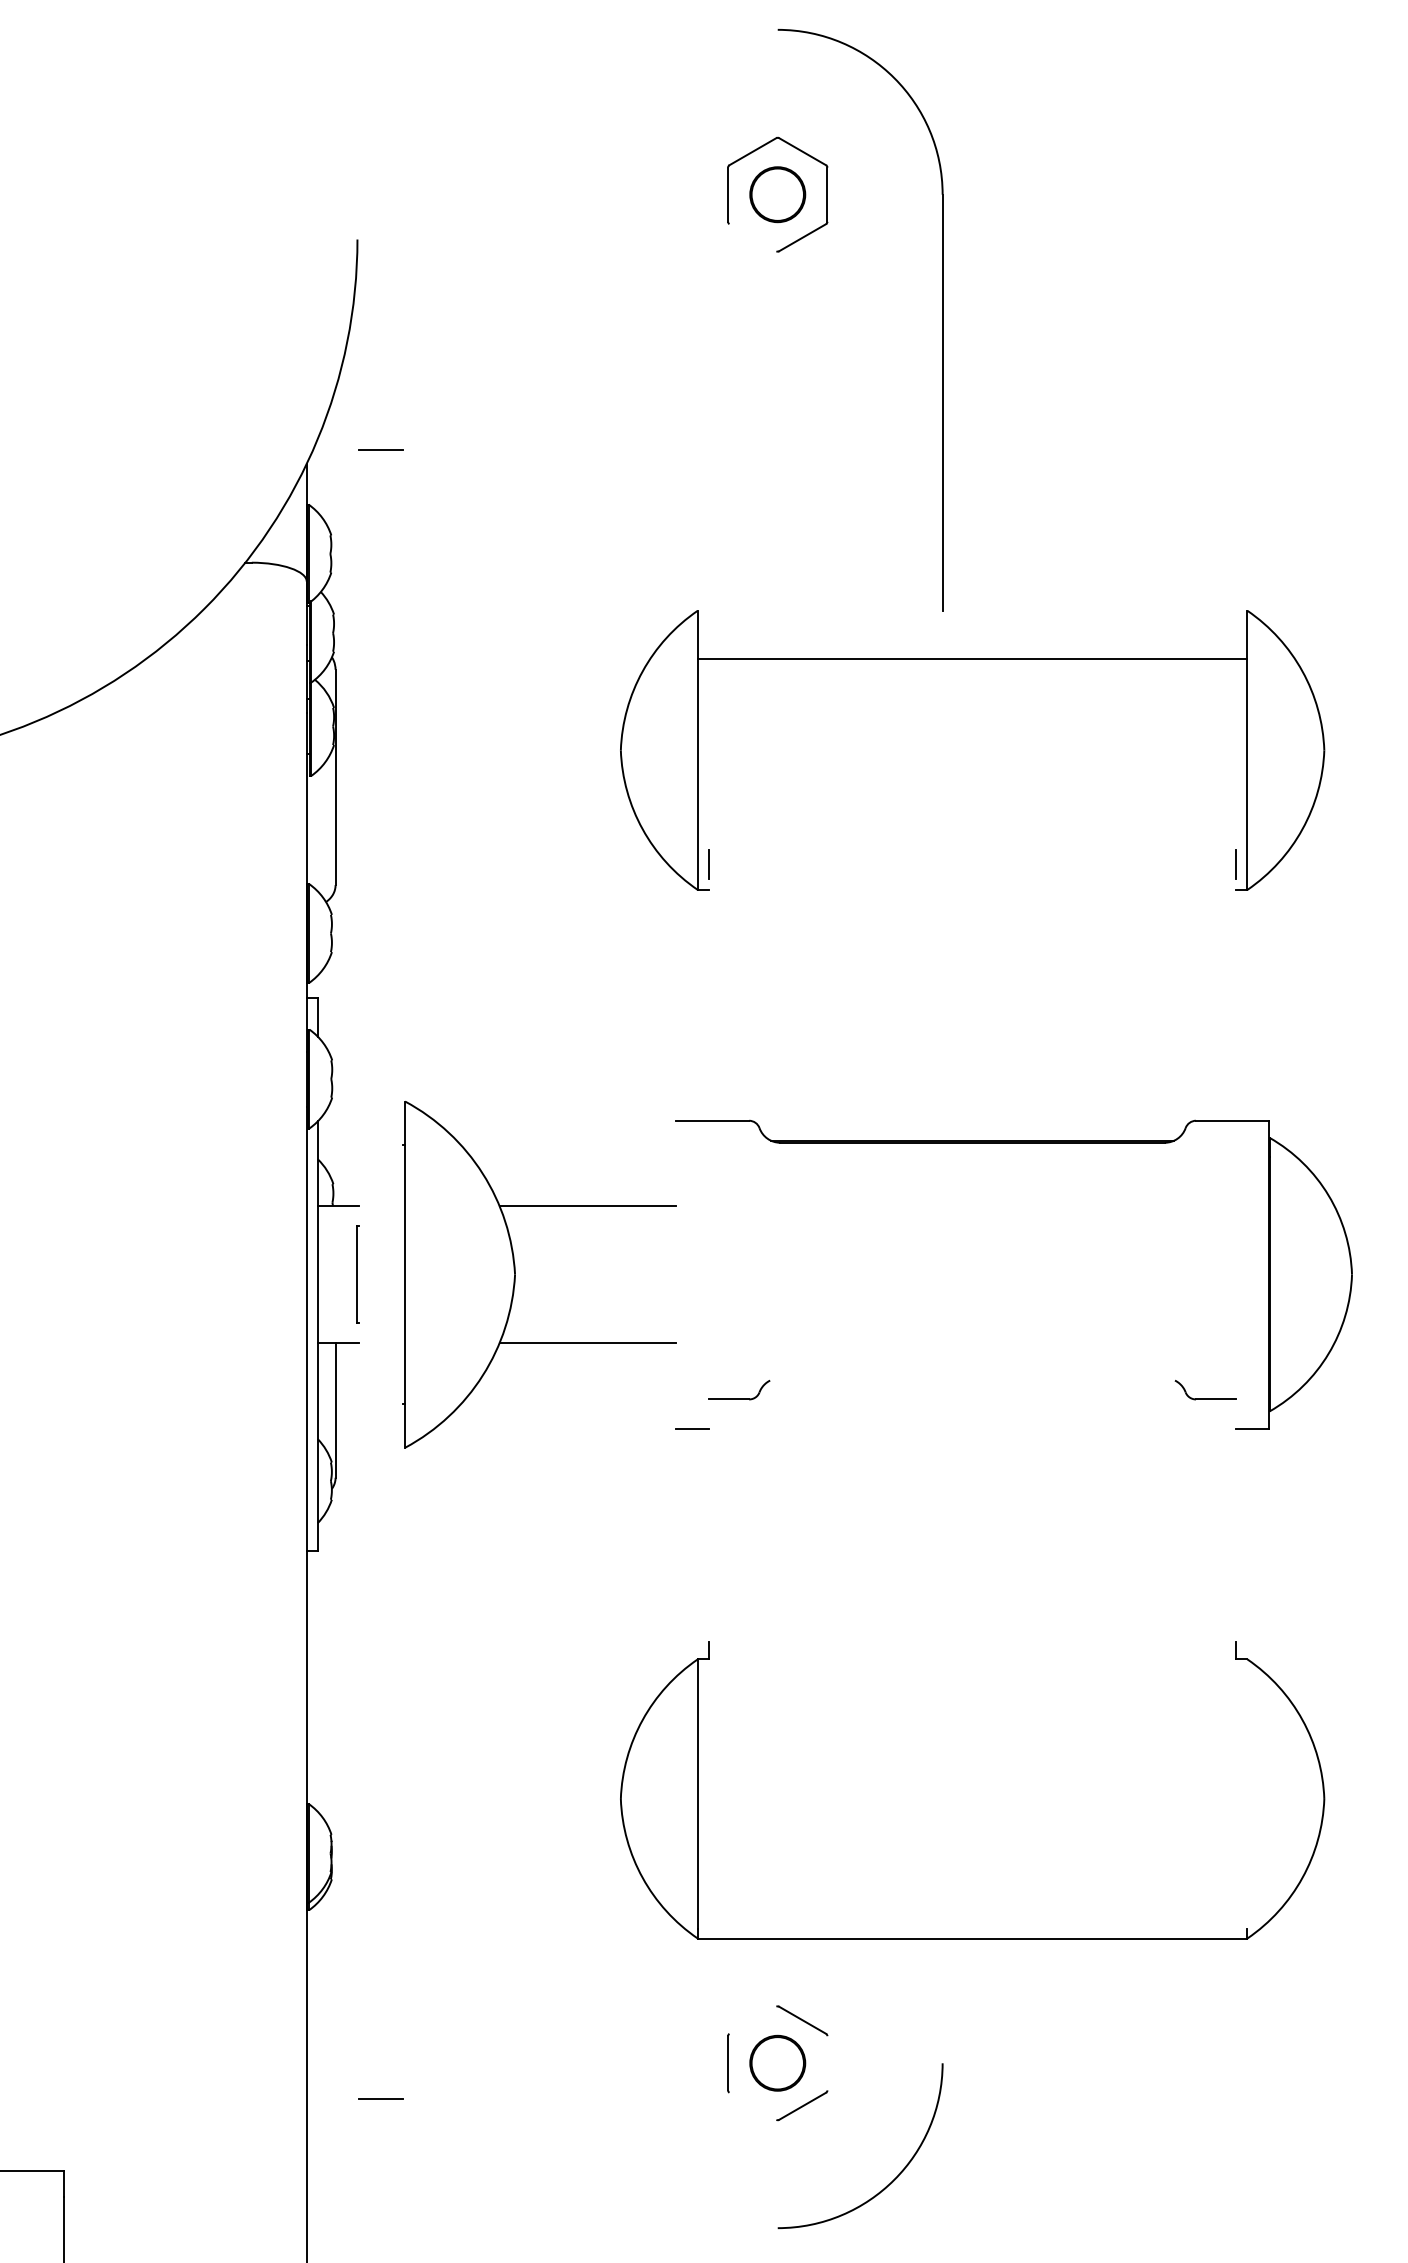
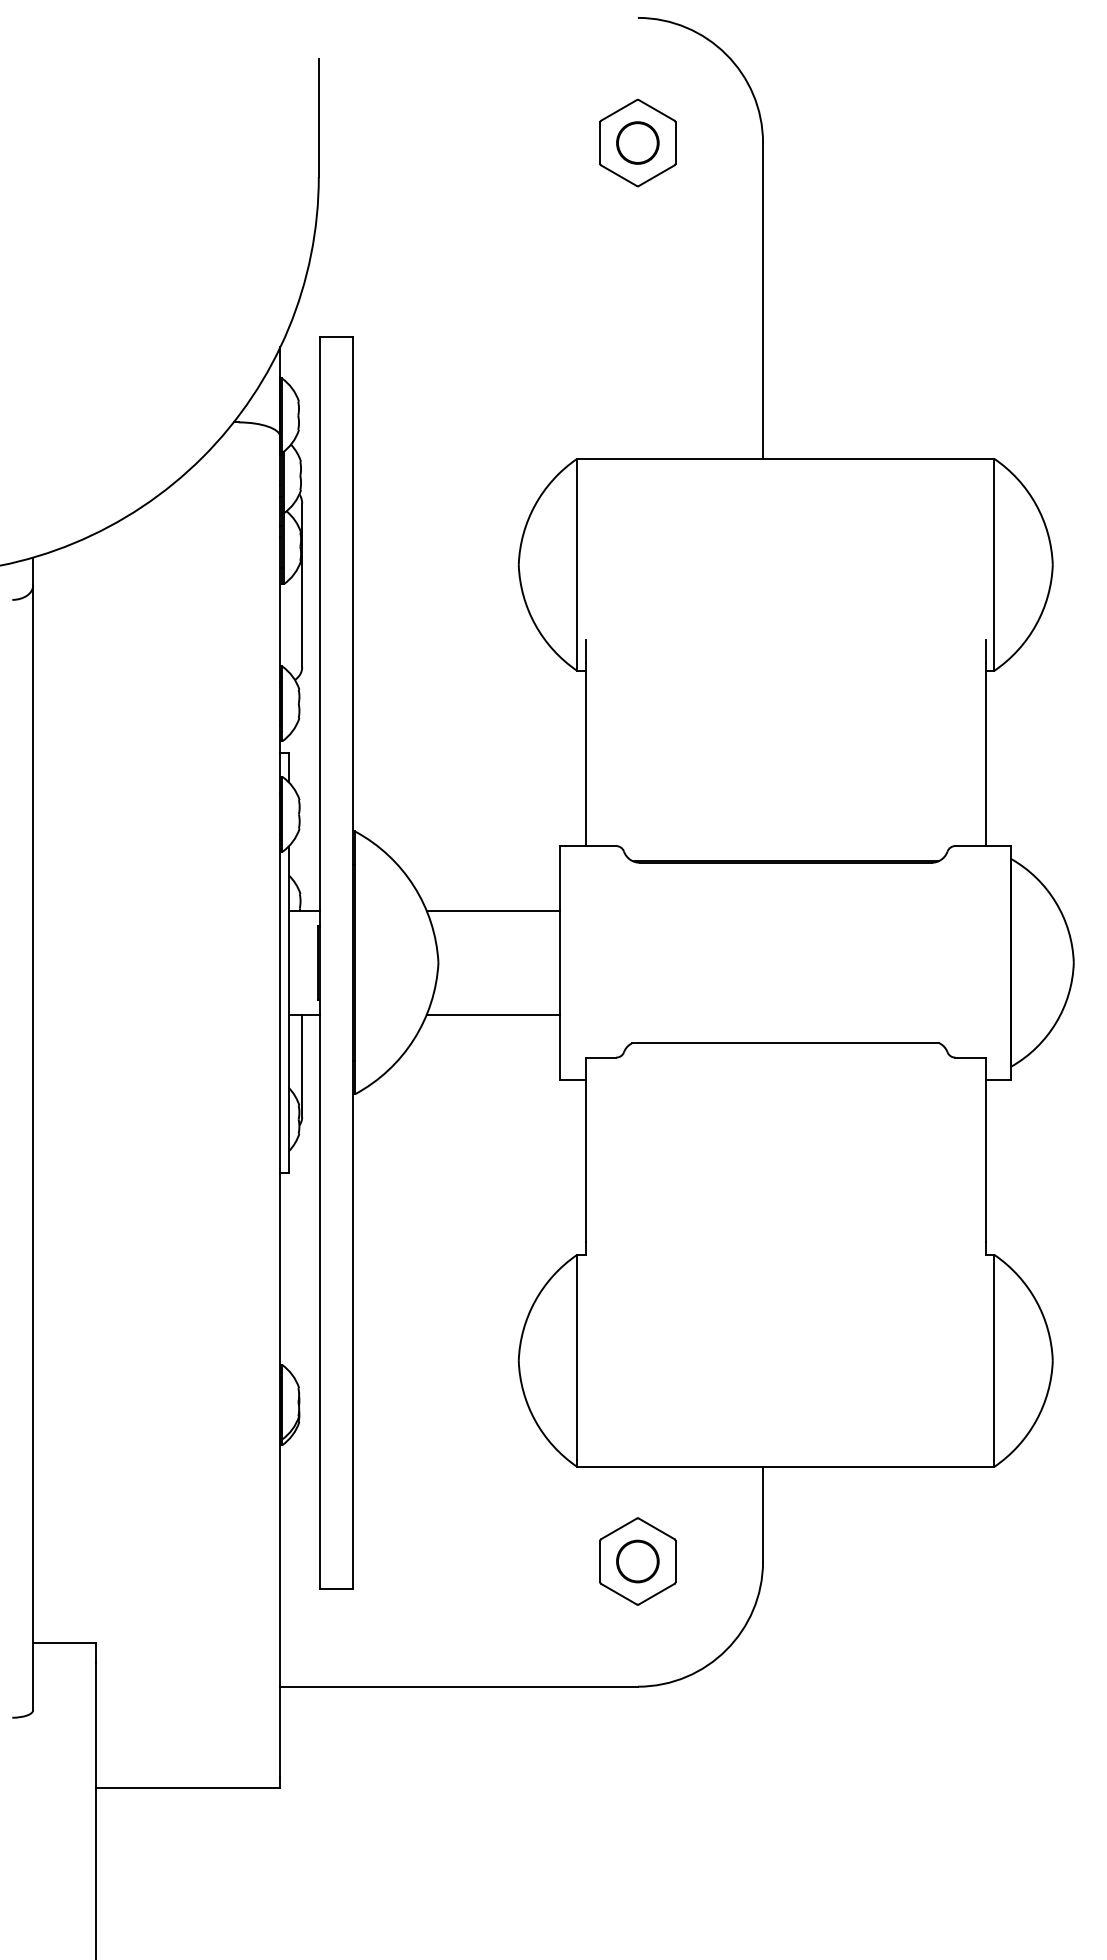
line: (357, 161) -> (318, 117), added
line: (752, 237) -> (618, 175), added
line: (972, 658) -> (785, 458), moved
line: (708, 1000) -> (585, 754), added
line: (1237, 1000) -> (986, 754), added
line: (359, 1274) -> (320, 962), added
line: (403, 1274) -> (353, 962), added
line: (675, 1274) -> (560, 962), added
line: (972, 1380) -> (785, 1043), added
line: (708, 1520) -> (585, 1149), added
line: (1237, 1520) -> (986, 1149), added
line: (1247, 1793) -> (994, 1356), added
line: (943, 1999) -> (763, 1513), added
line: (752, 2019) -> (618, 1528), added
line: (827, 2063) -> (675, 1561), added
line: (752, 2105) -> (618, 1593), added
line: (541, 2227) -> (458, 1686), added

